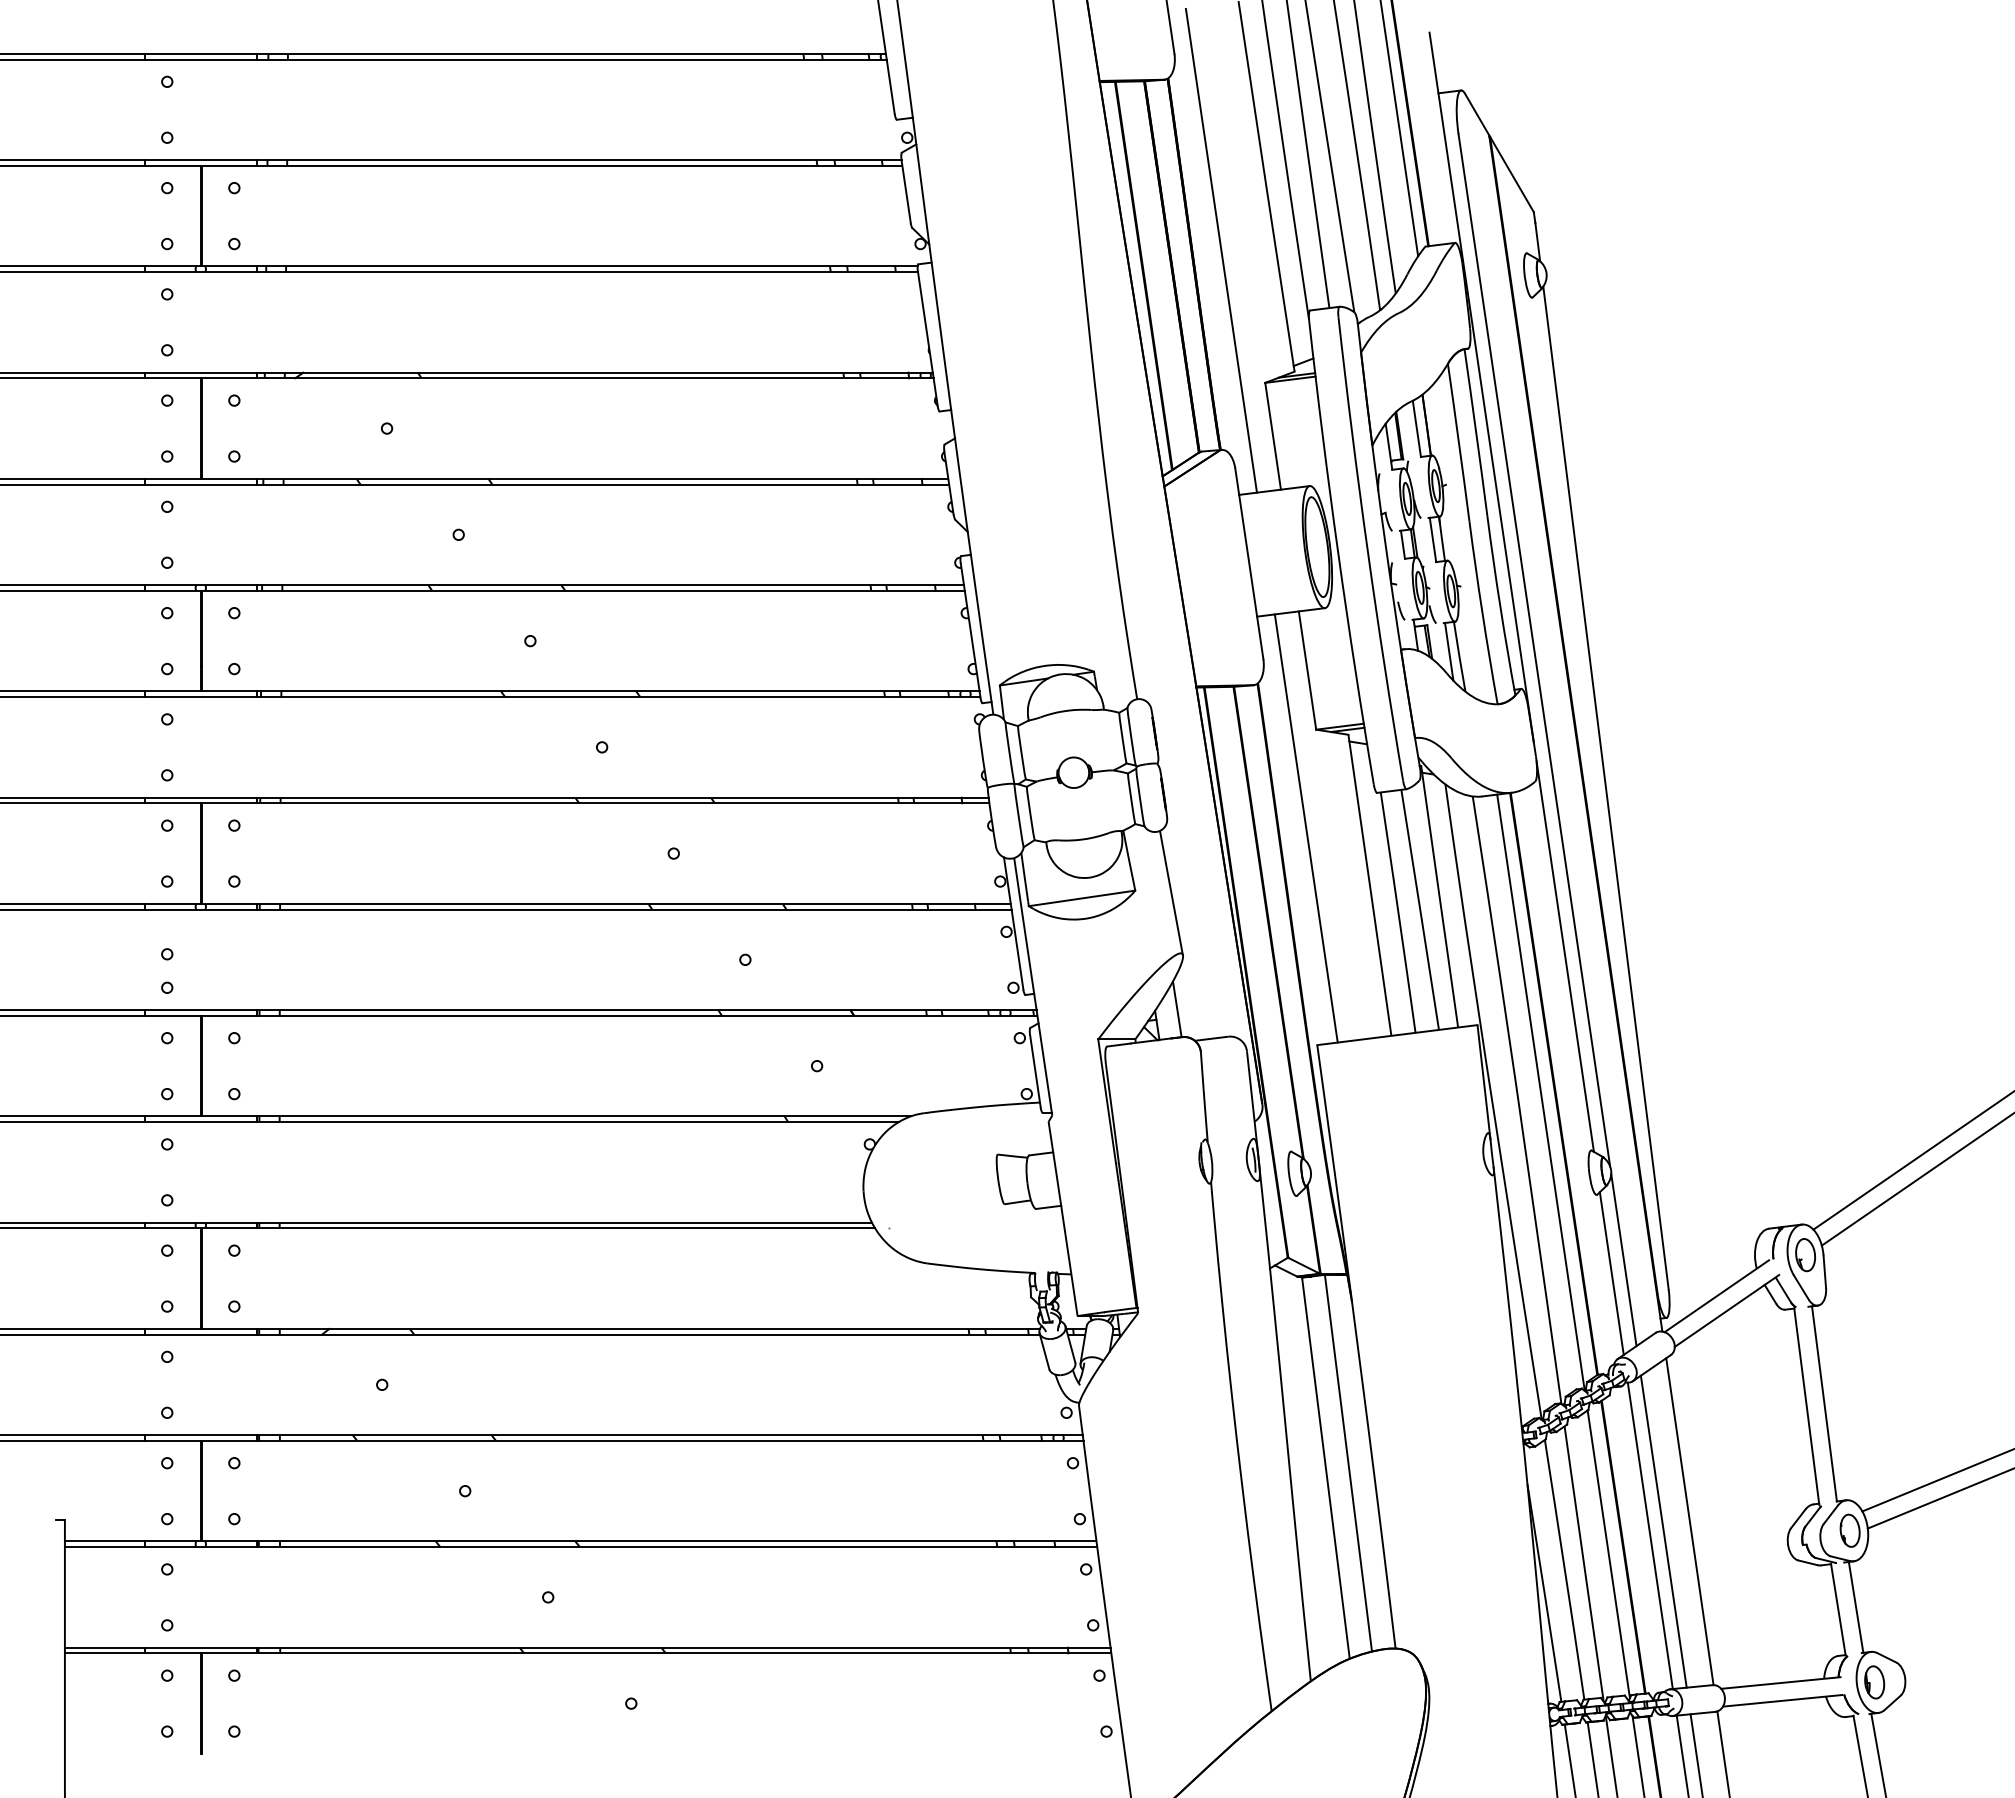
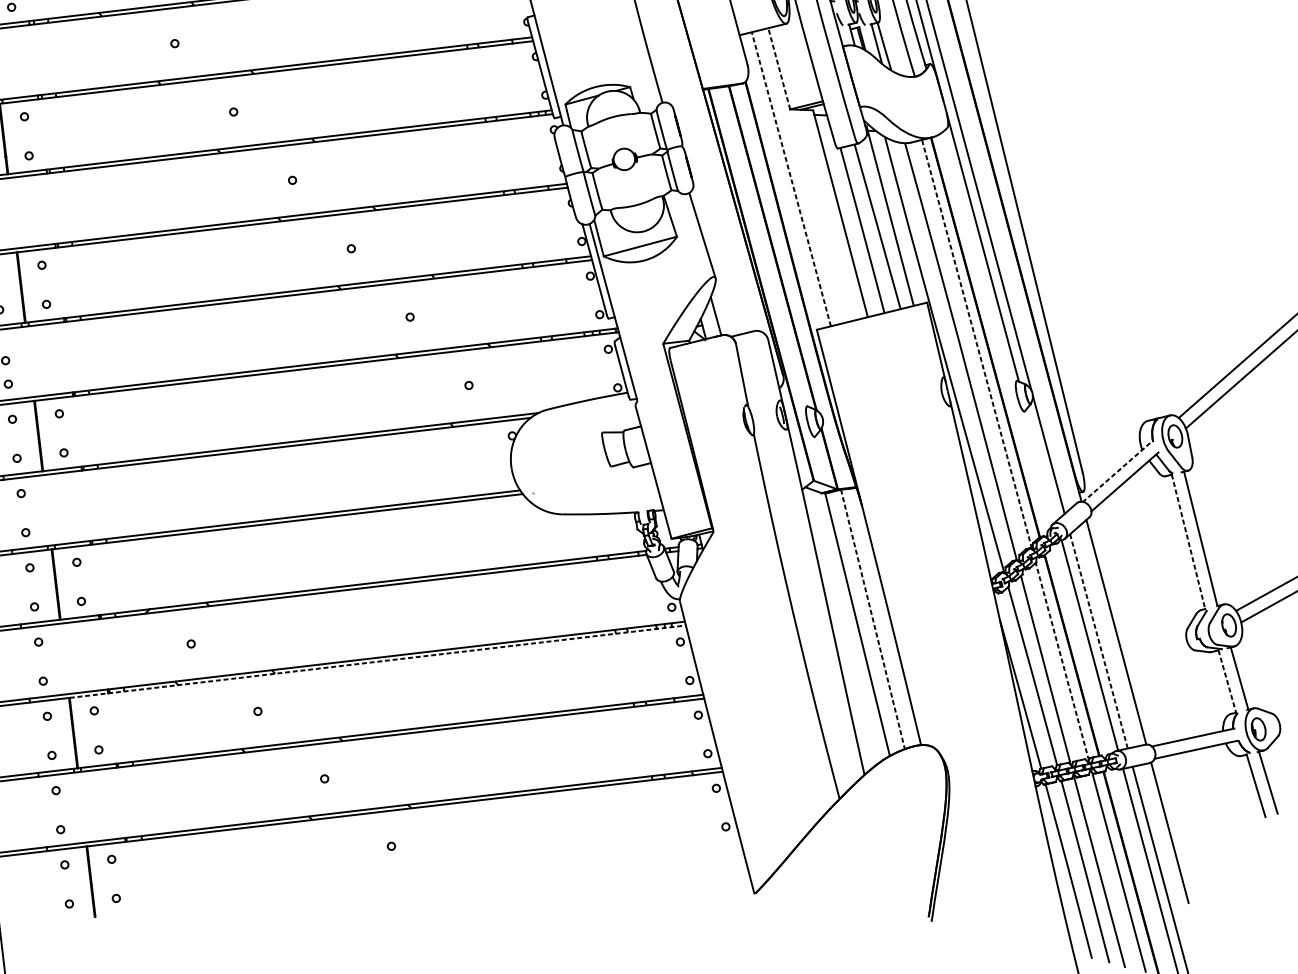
line: (1307, 670) -> (779, 68), solid -> dashed
line: (1306, 828) -> (791, 179), solid -> dashed
line: (1540, 1092) -> (976, 344), solid -> dashed
line: (1611, 1273) -> (1041, 465), removed
line: (1716, 1296) -> (1116, 472), solid -> dashed
line: (1806, 1407) -> (1188, 542), solid -> dashed
line: (642, 1440) -> (377, 661), solid -> dashed
line: (1348, 1463) -> (873, 619), solid -> dashed
line: (1663, 1531) -> (1098, 641), solid -> dashed
line: (1608, 1553) -> (1062, 661), solid -> dashed
line: (1838, 1610) -> (1227, 682), solid -> dashed

